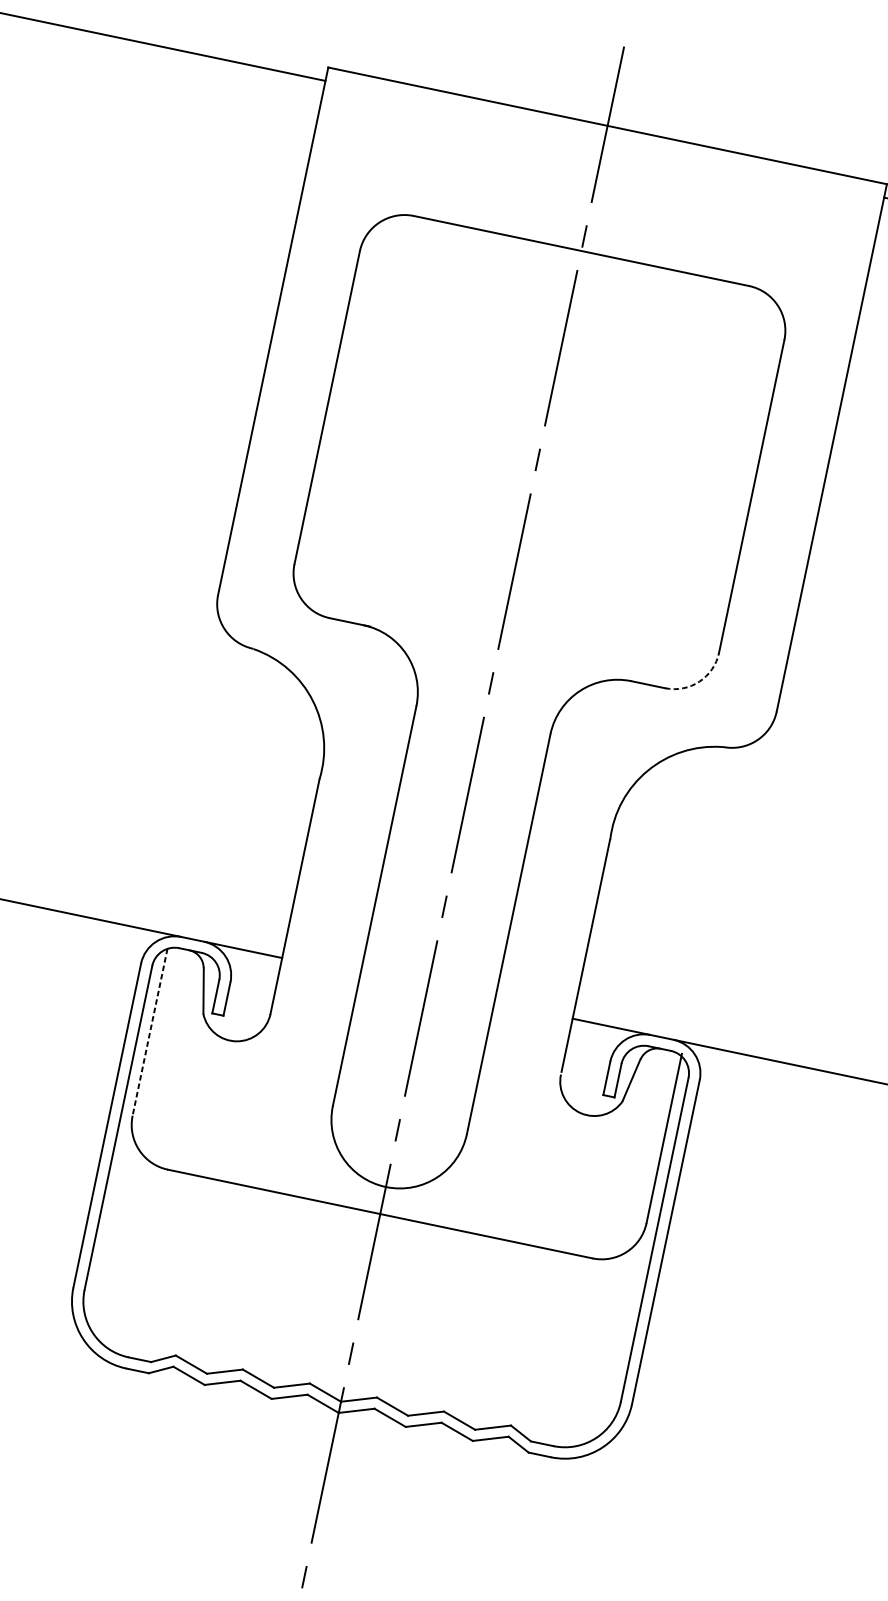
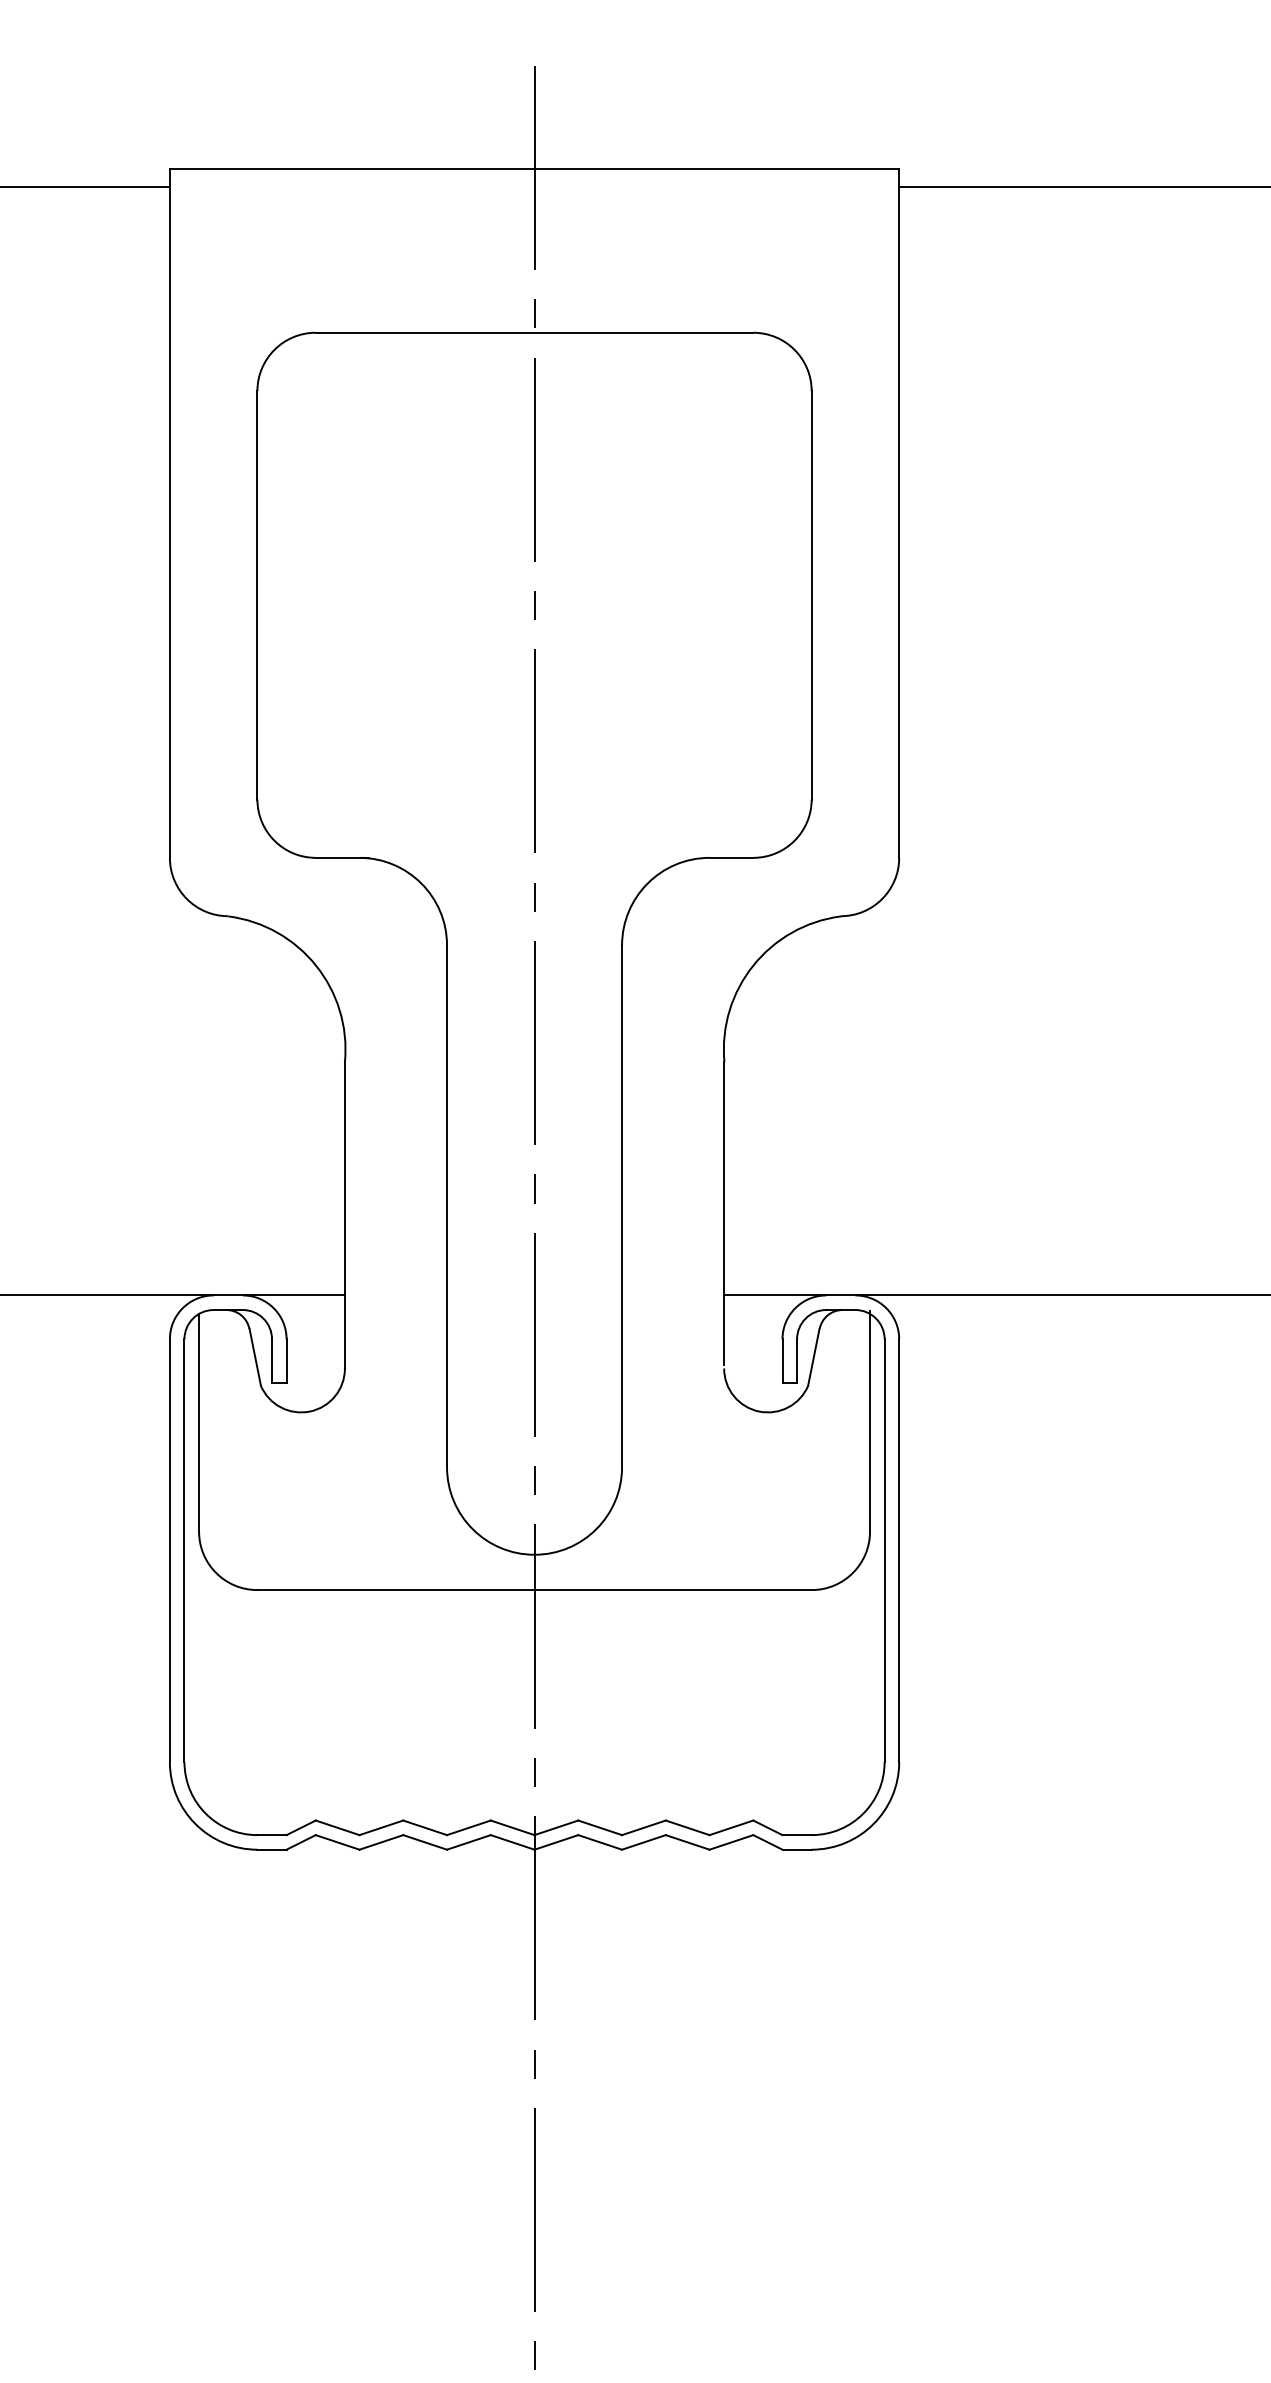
arc: (699, 681) -> (794, 840), dashed -> solid
line: (150, 1032) -> (199, 1422), dashed -> solid

